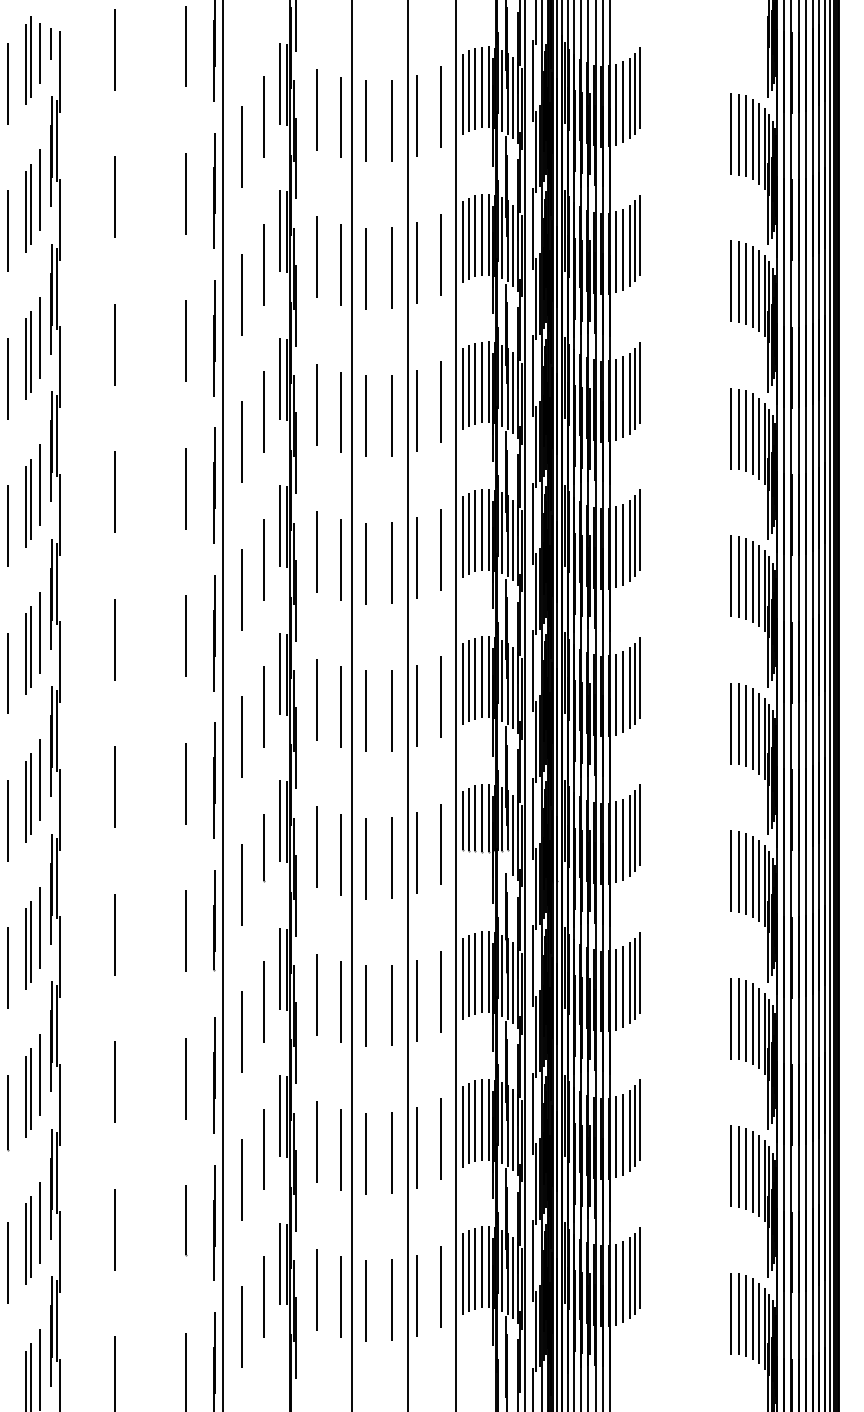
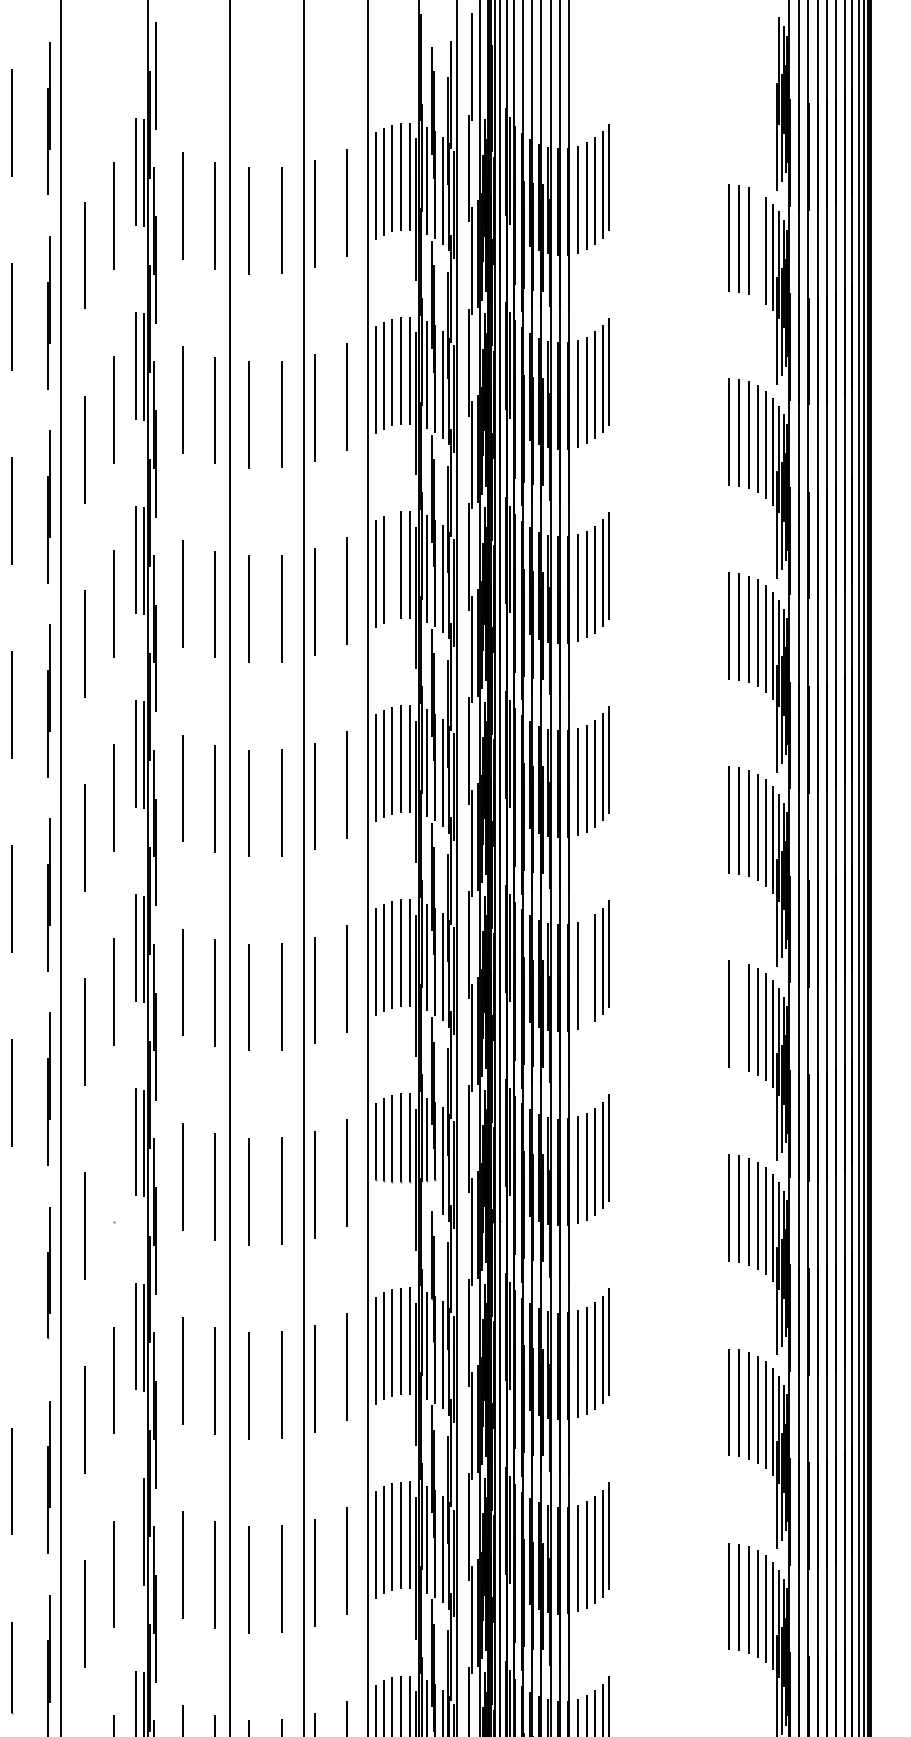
line: (753, 139) -> (758, 245), removed
line: (475, 383) -> (392, 566), removed
line: (623, 692) -> (587, 973), removed
line: (738, 724) -> (738, 1015), removed
line: (263, 847) -> (113, 1177), removed
line: (185, 930) -> (10, 1286), removed
line: (280, 1116) -> (135, 1531), removed

